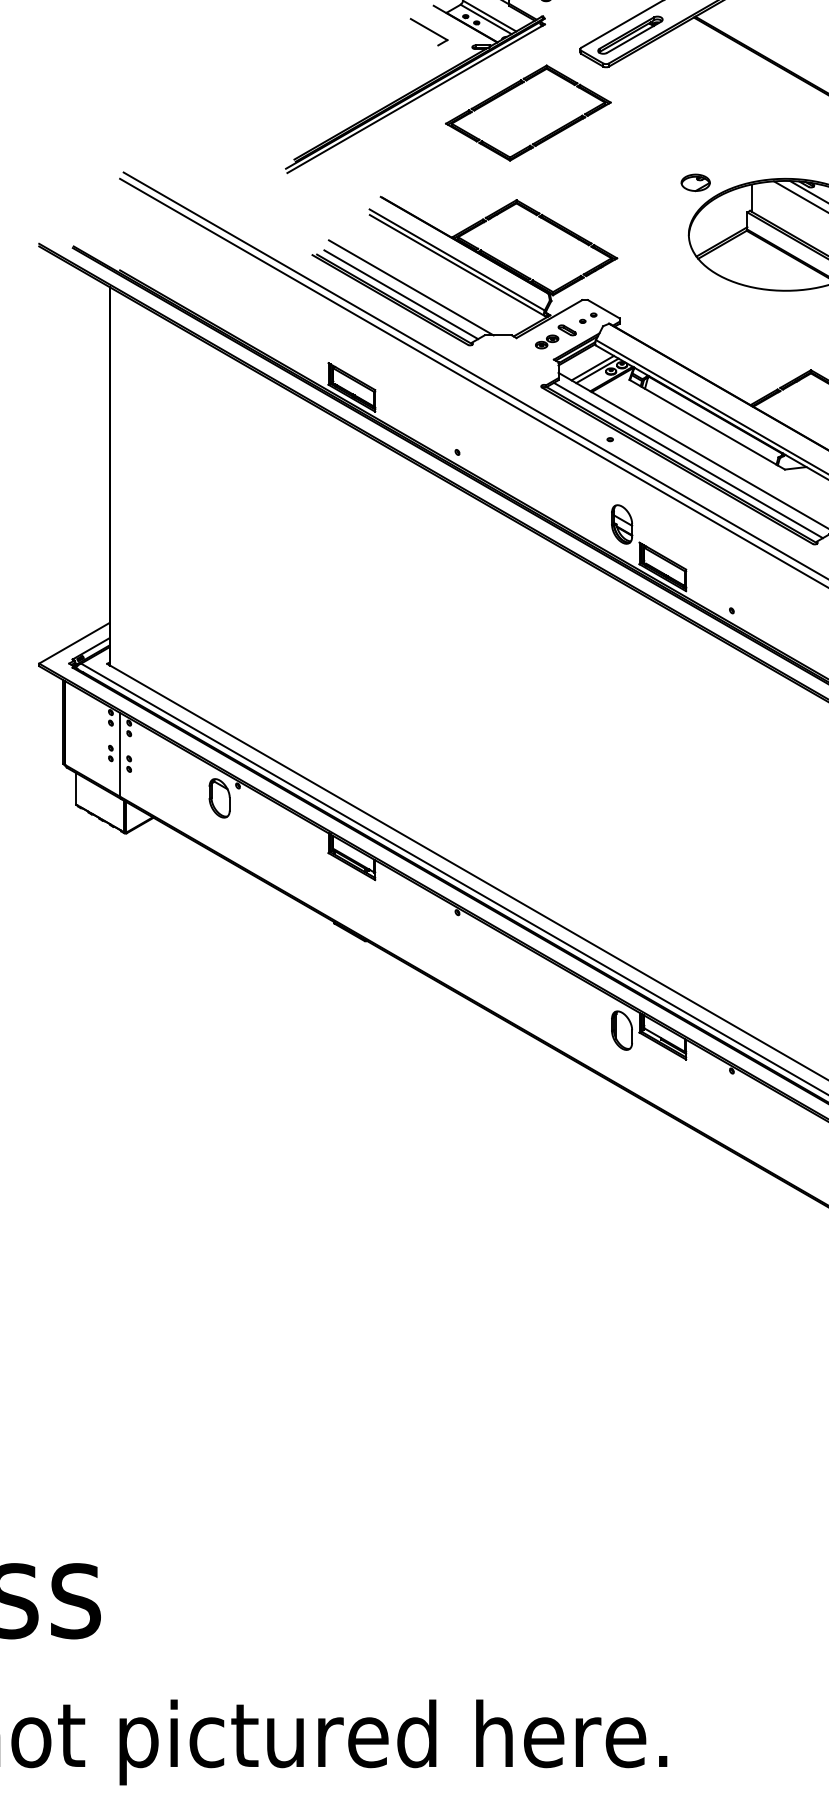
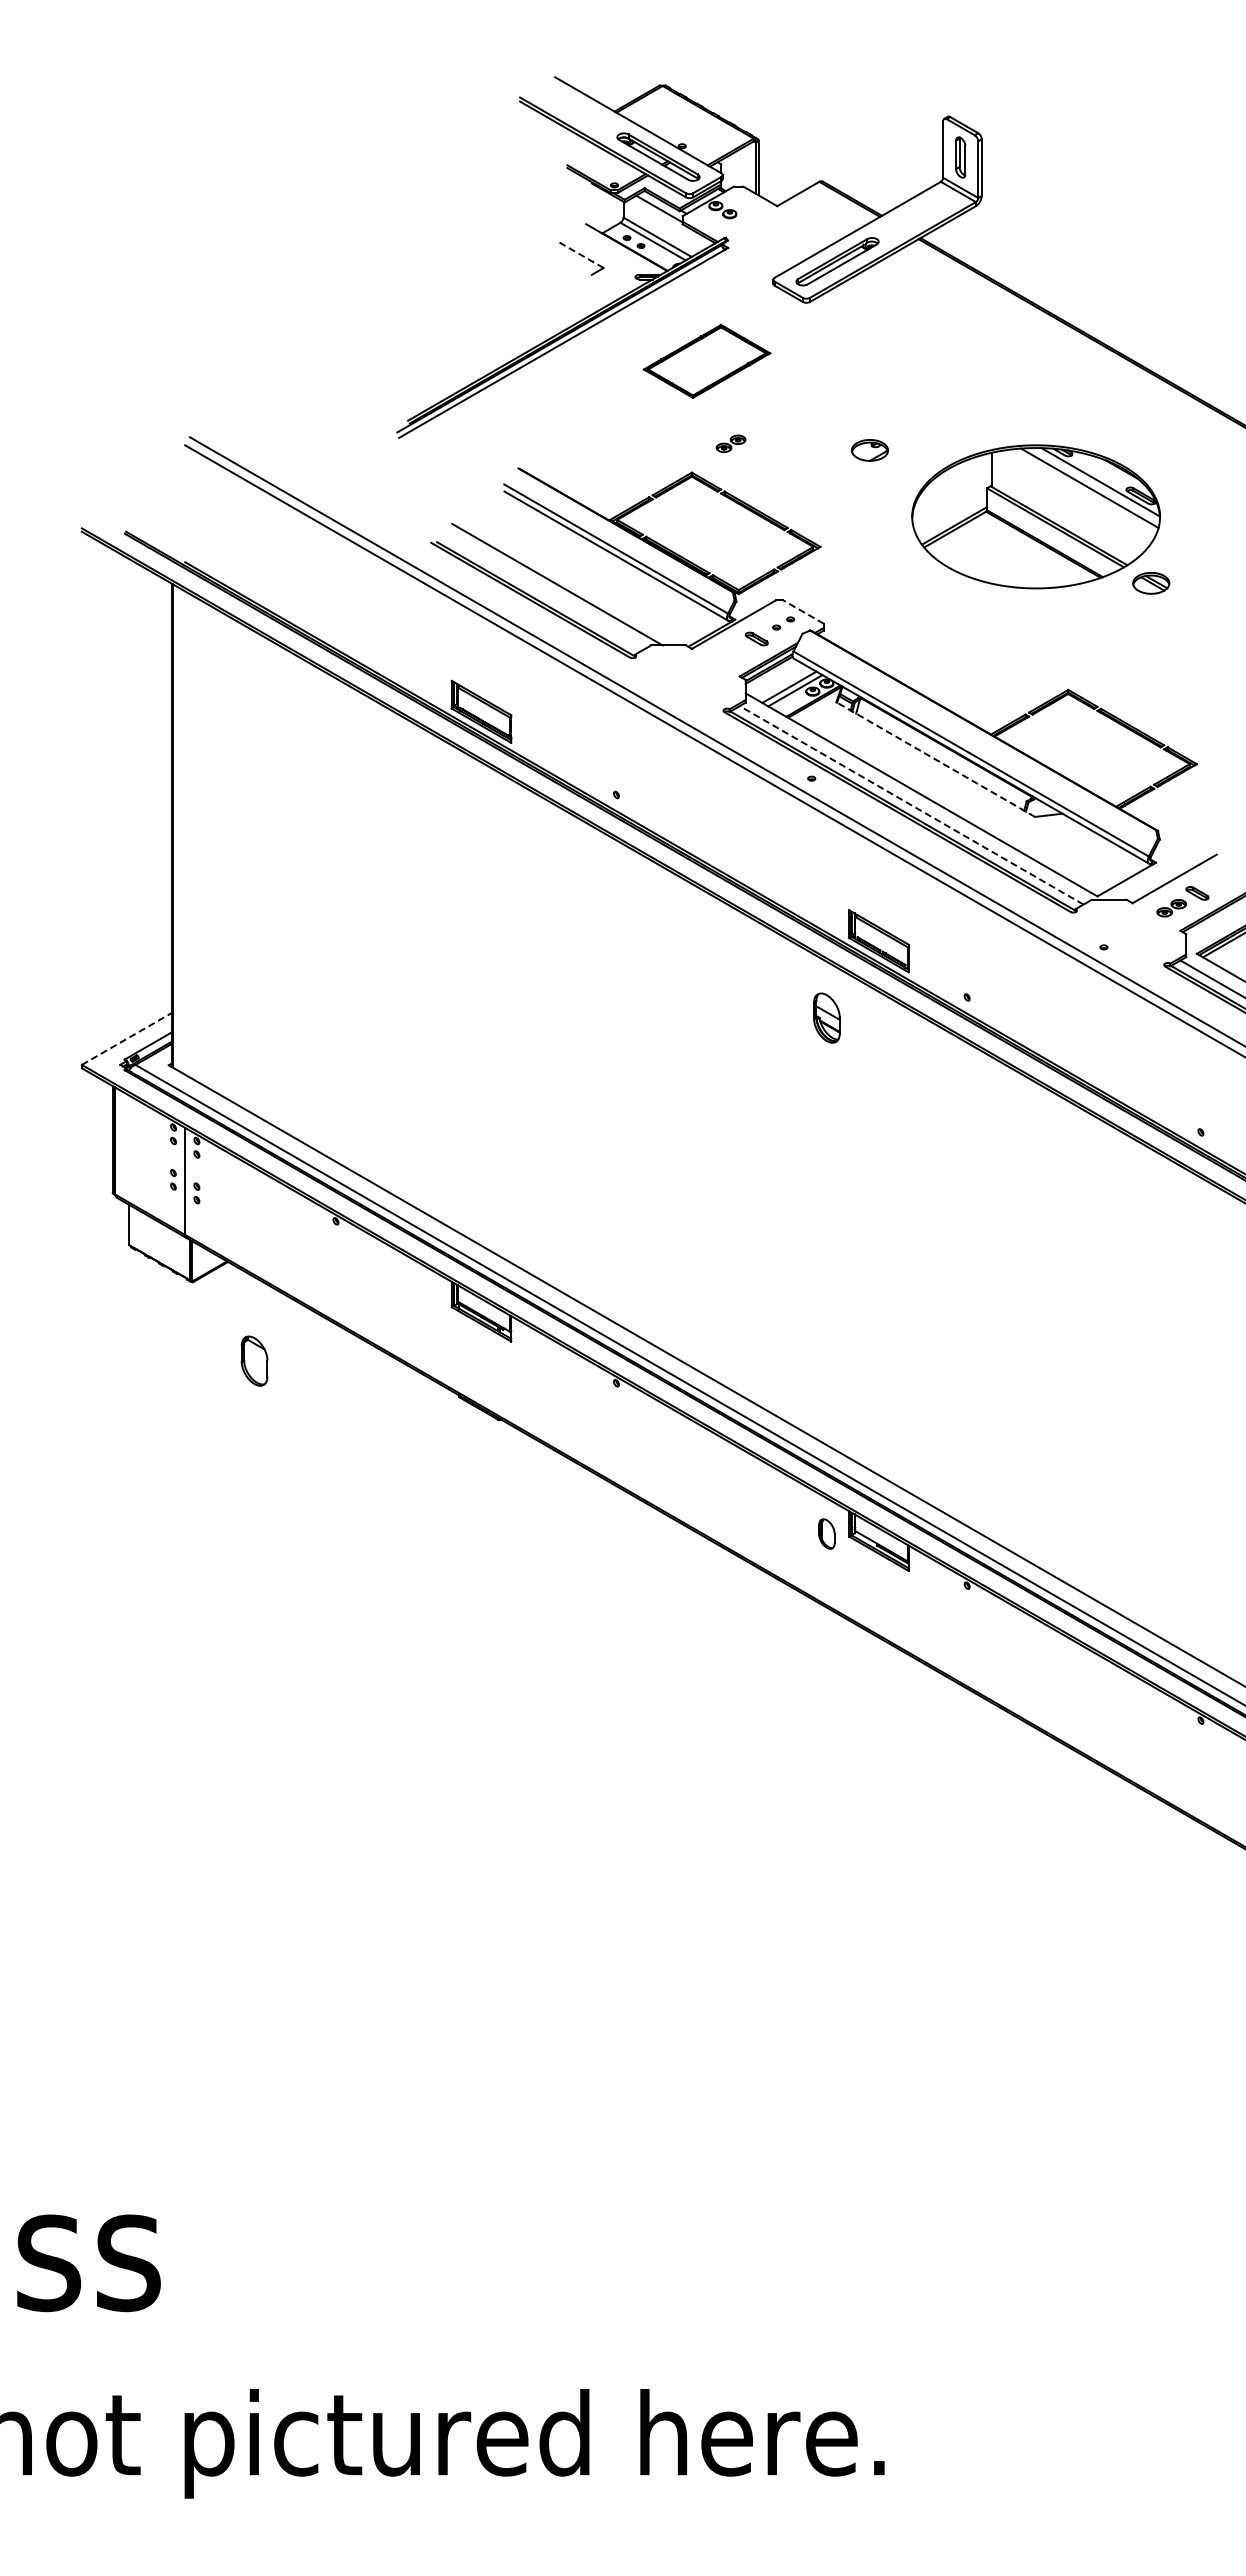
line: (429, 29) -> (580, 254), solid -> dashed
part: (527, 113) -> (706, 361), size x0.6
part: (696, 182) -> (870, 450), moved
line: (401, 294) -> (544, 593), removed
line: (603, 309) -> (803, 612), solid -> dashed
part: (546, 341) -> (730, 443), moved
line: (707, 424) -> (935, 759), solid -> dashed
line: (688, 460) -> (911, 805), solid -> dashed
part: (621, 524) -> (826, 1017), moved
line: (74, 642) -> (126, 1038), solid -> dashed
part: (219, 797) -> (254, 1360), moved
part: (621, 1030) -> (826, 1533), size x0.6

